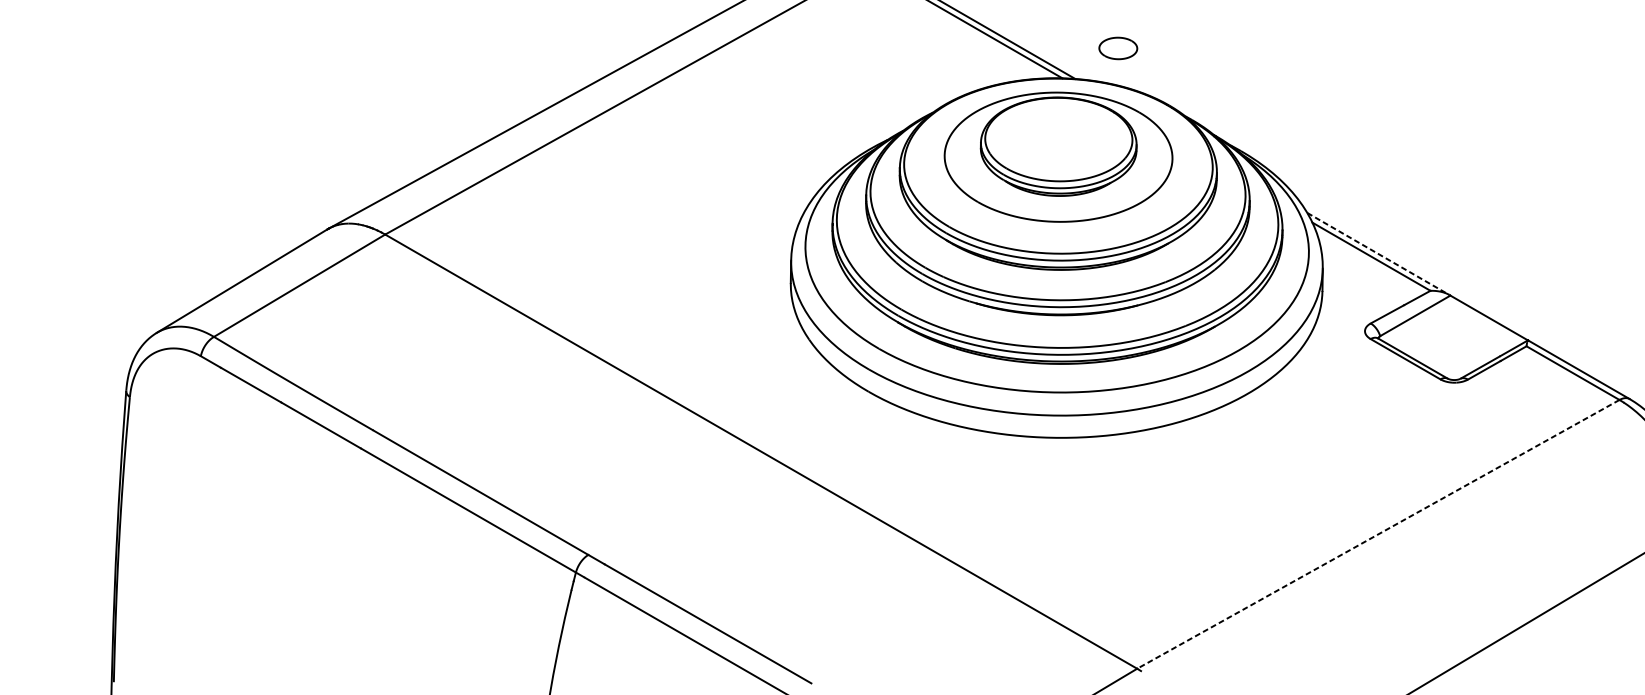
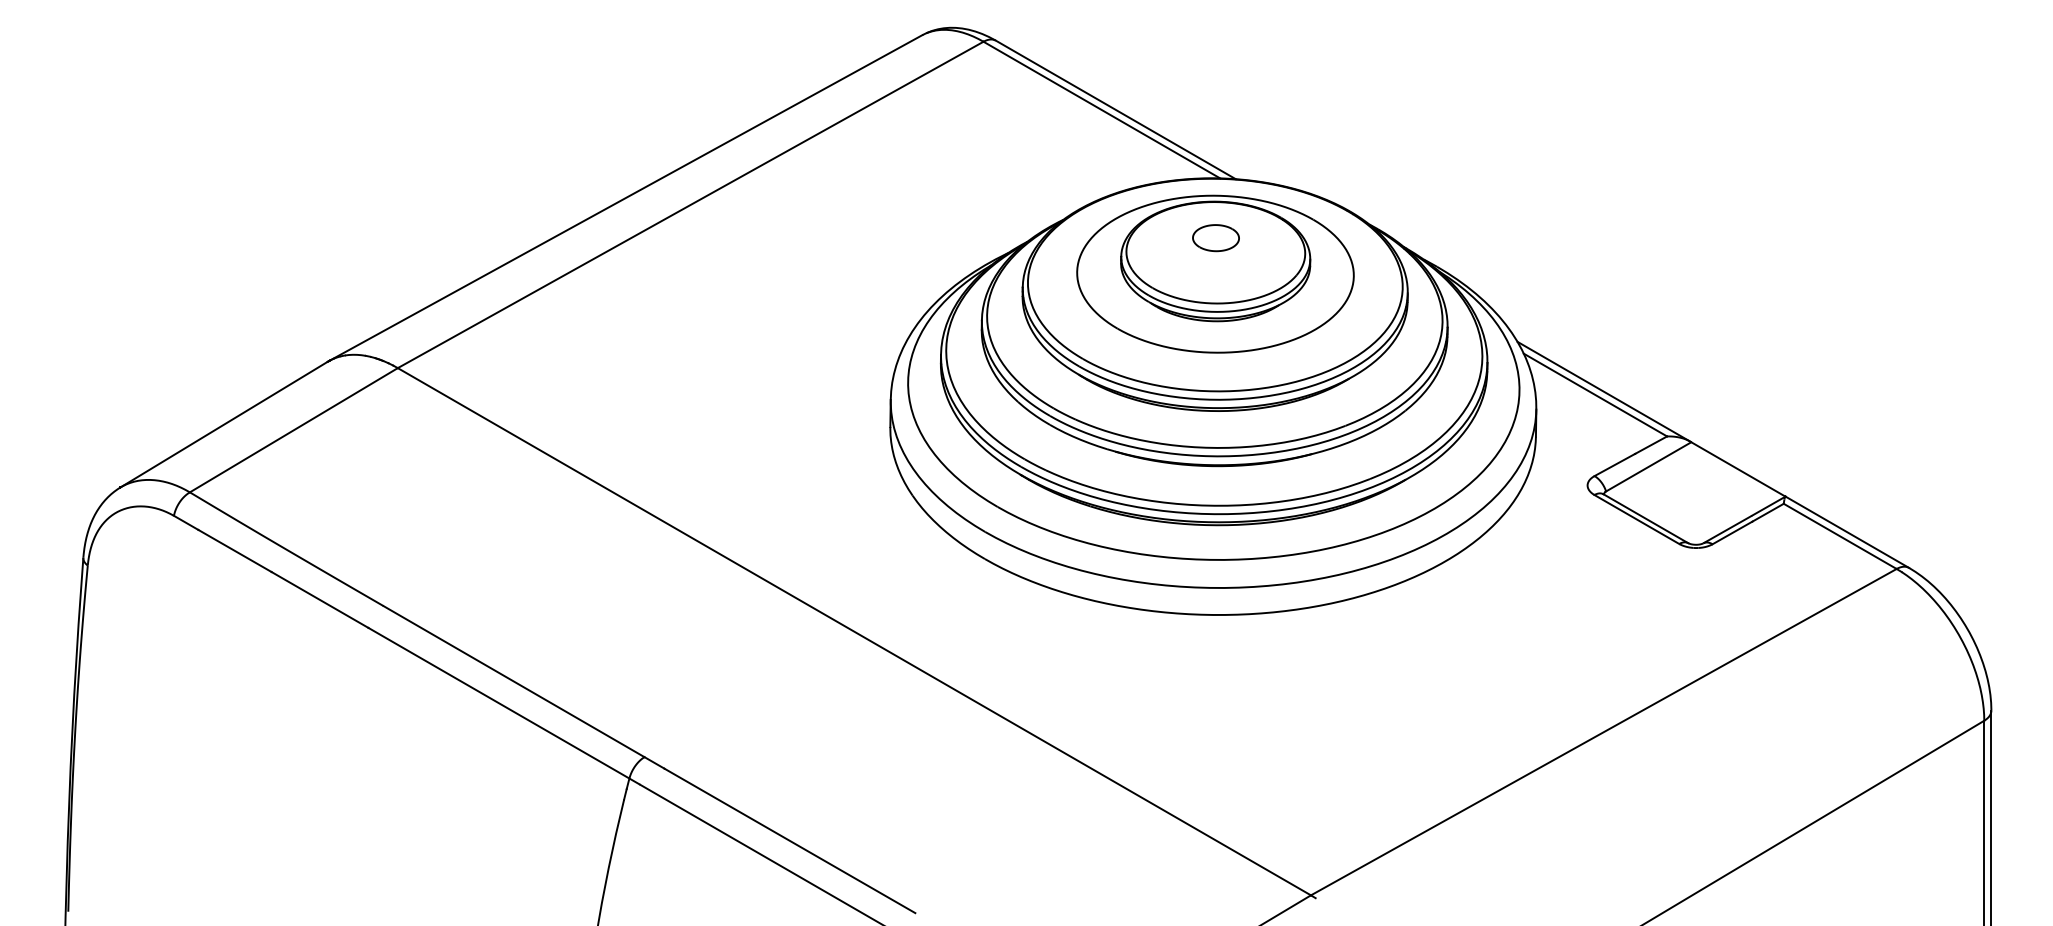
part: (1117, 48) -> (1215, 238), moved
line: (1378, 253) -> (1603, 391), dashed -> solid
line: (1378, 534) -> (1603, 732), dashed -> solid

